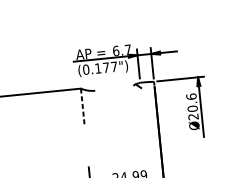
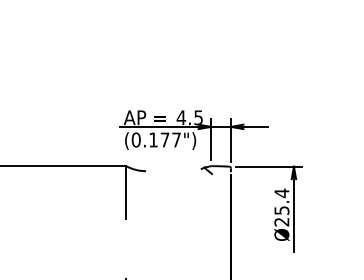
text: (121, 50) -> (189, 117), 6.7 -> 4.5
text: (191, 102) -> (281, 201), Ø20.6 -> Ø25.4
line: (83, 107) -> (126, 192), dashed -> solid

